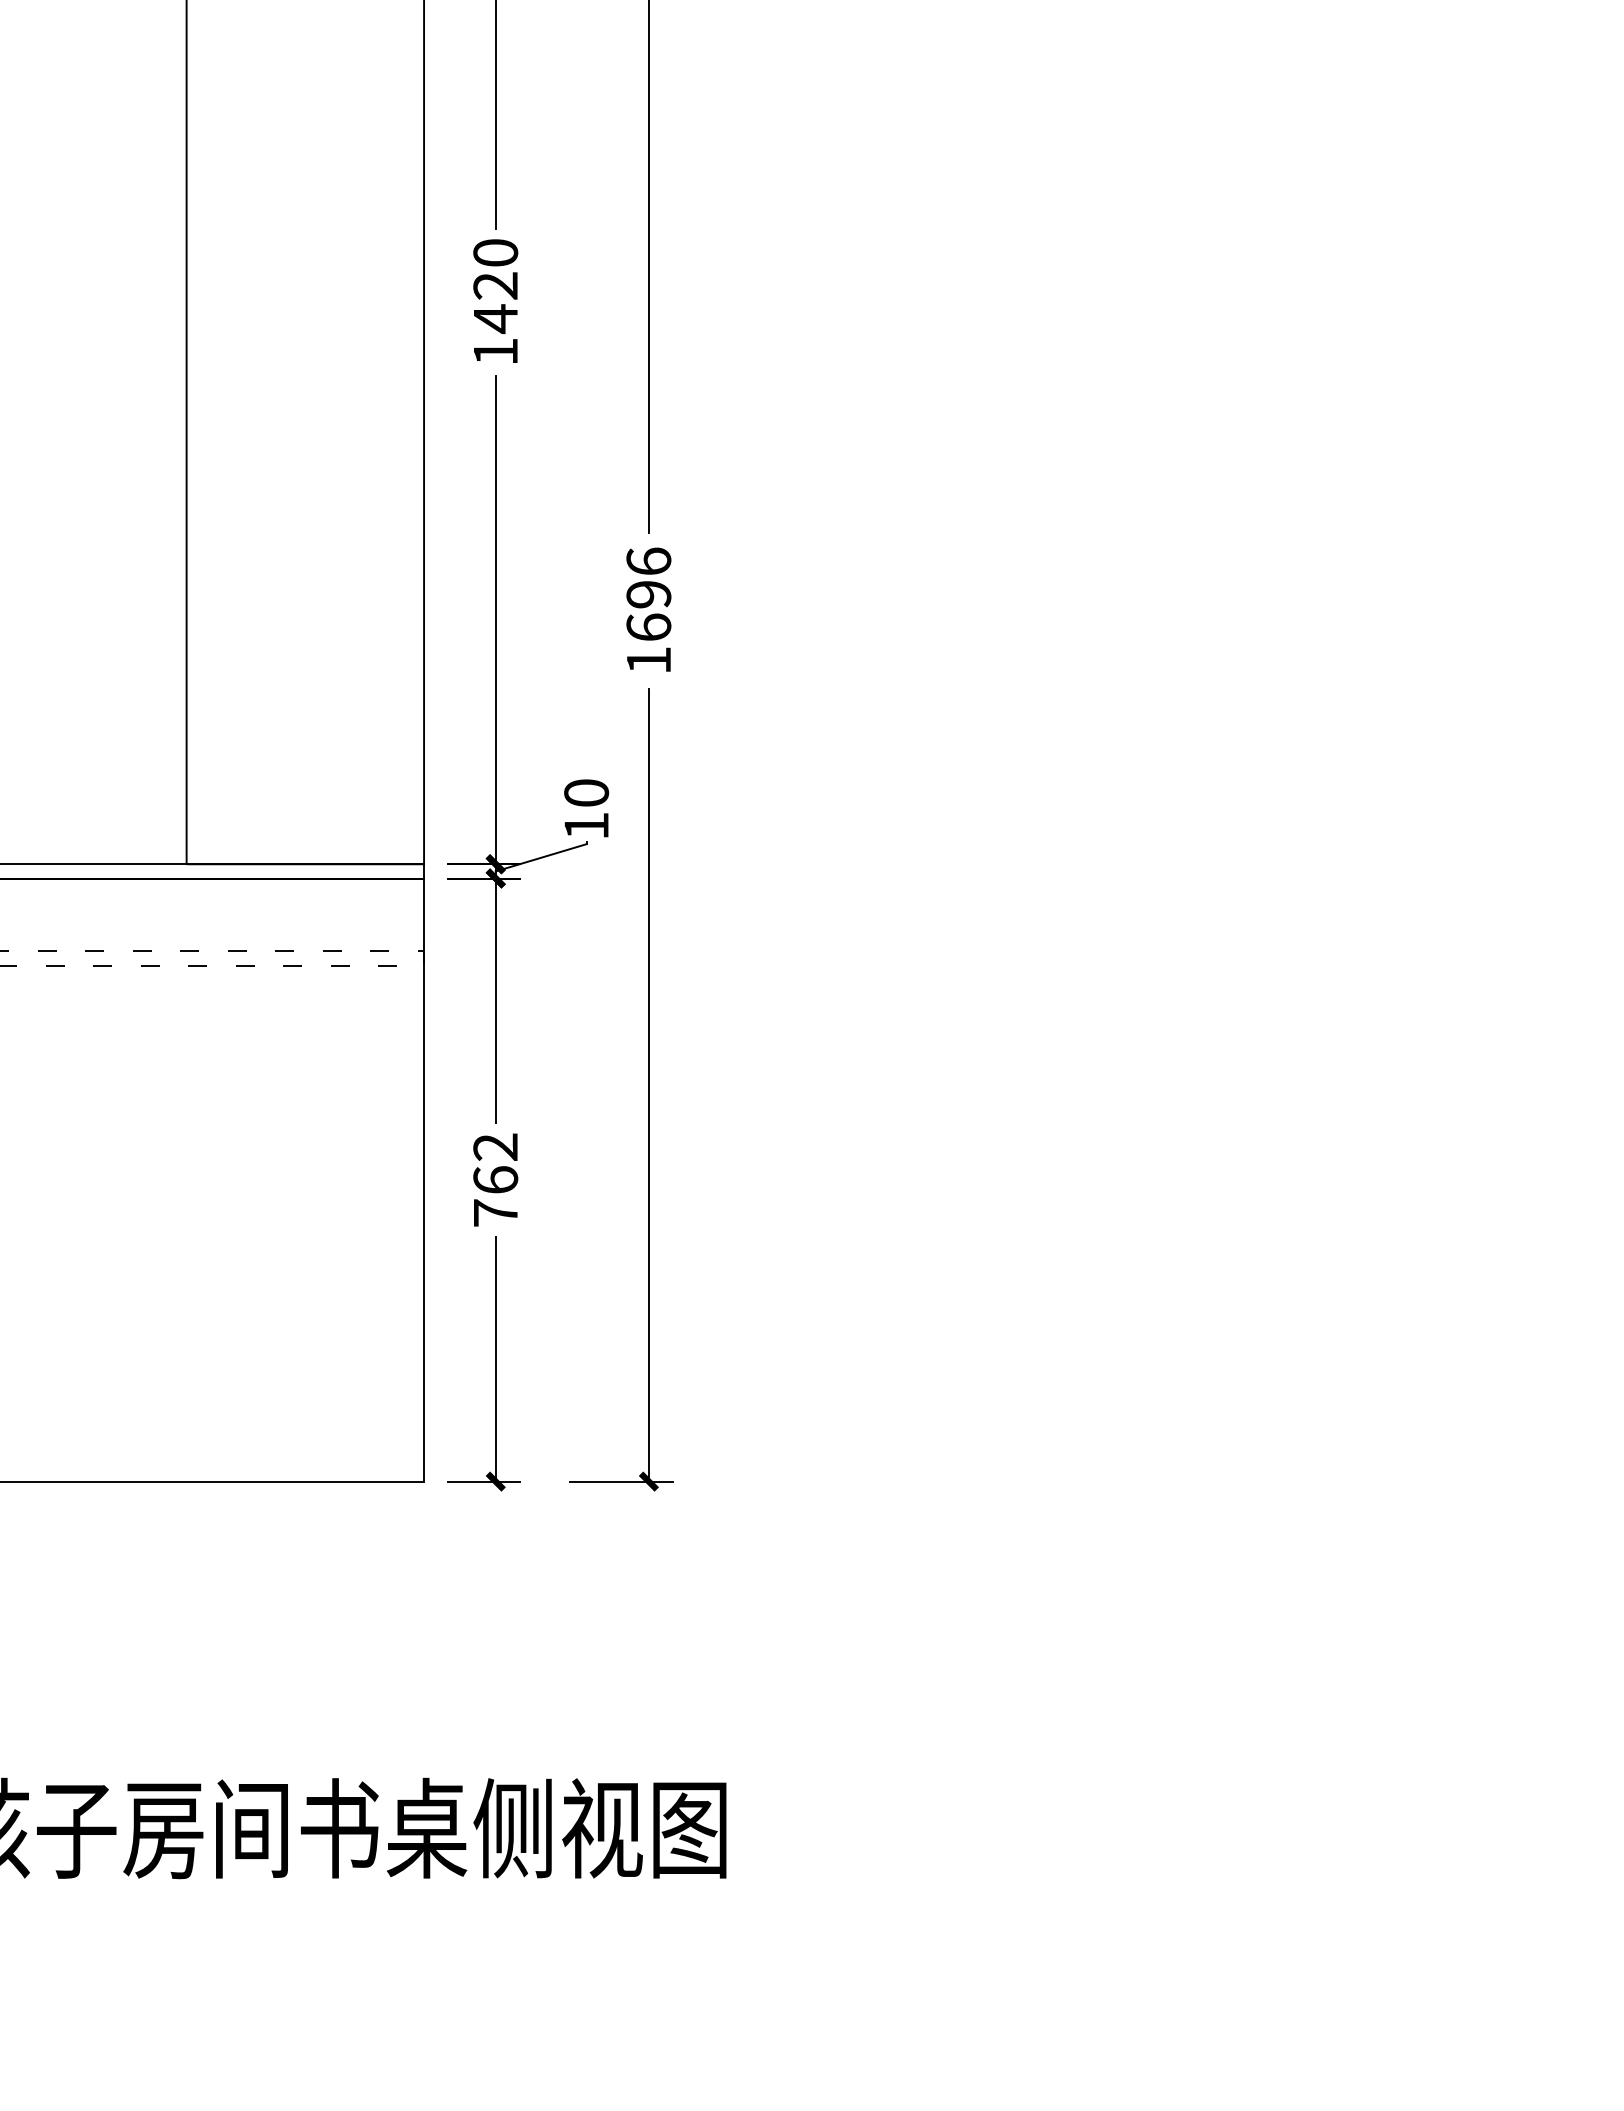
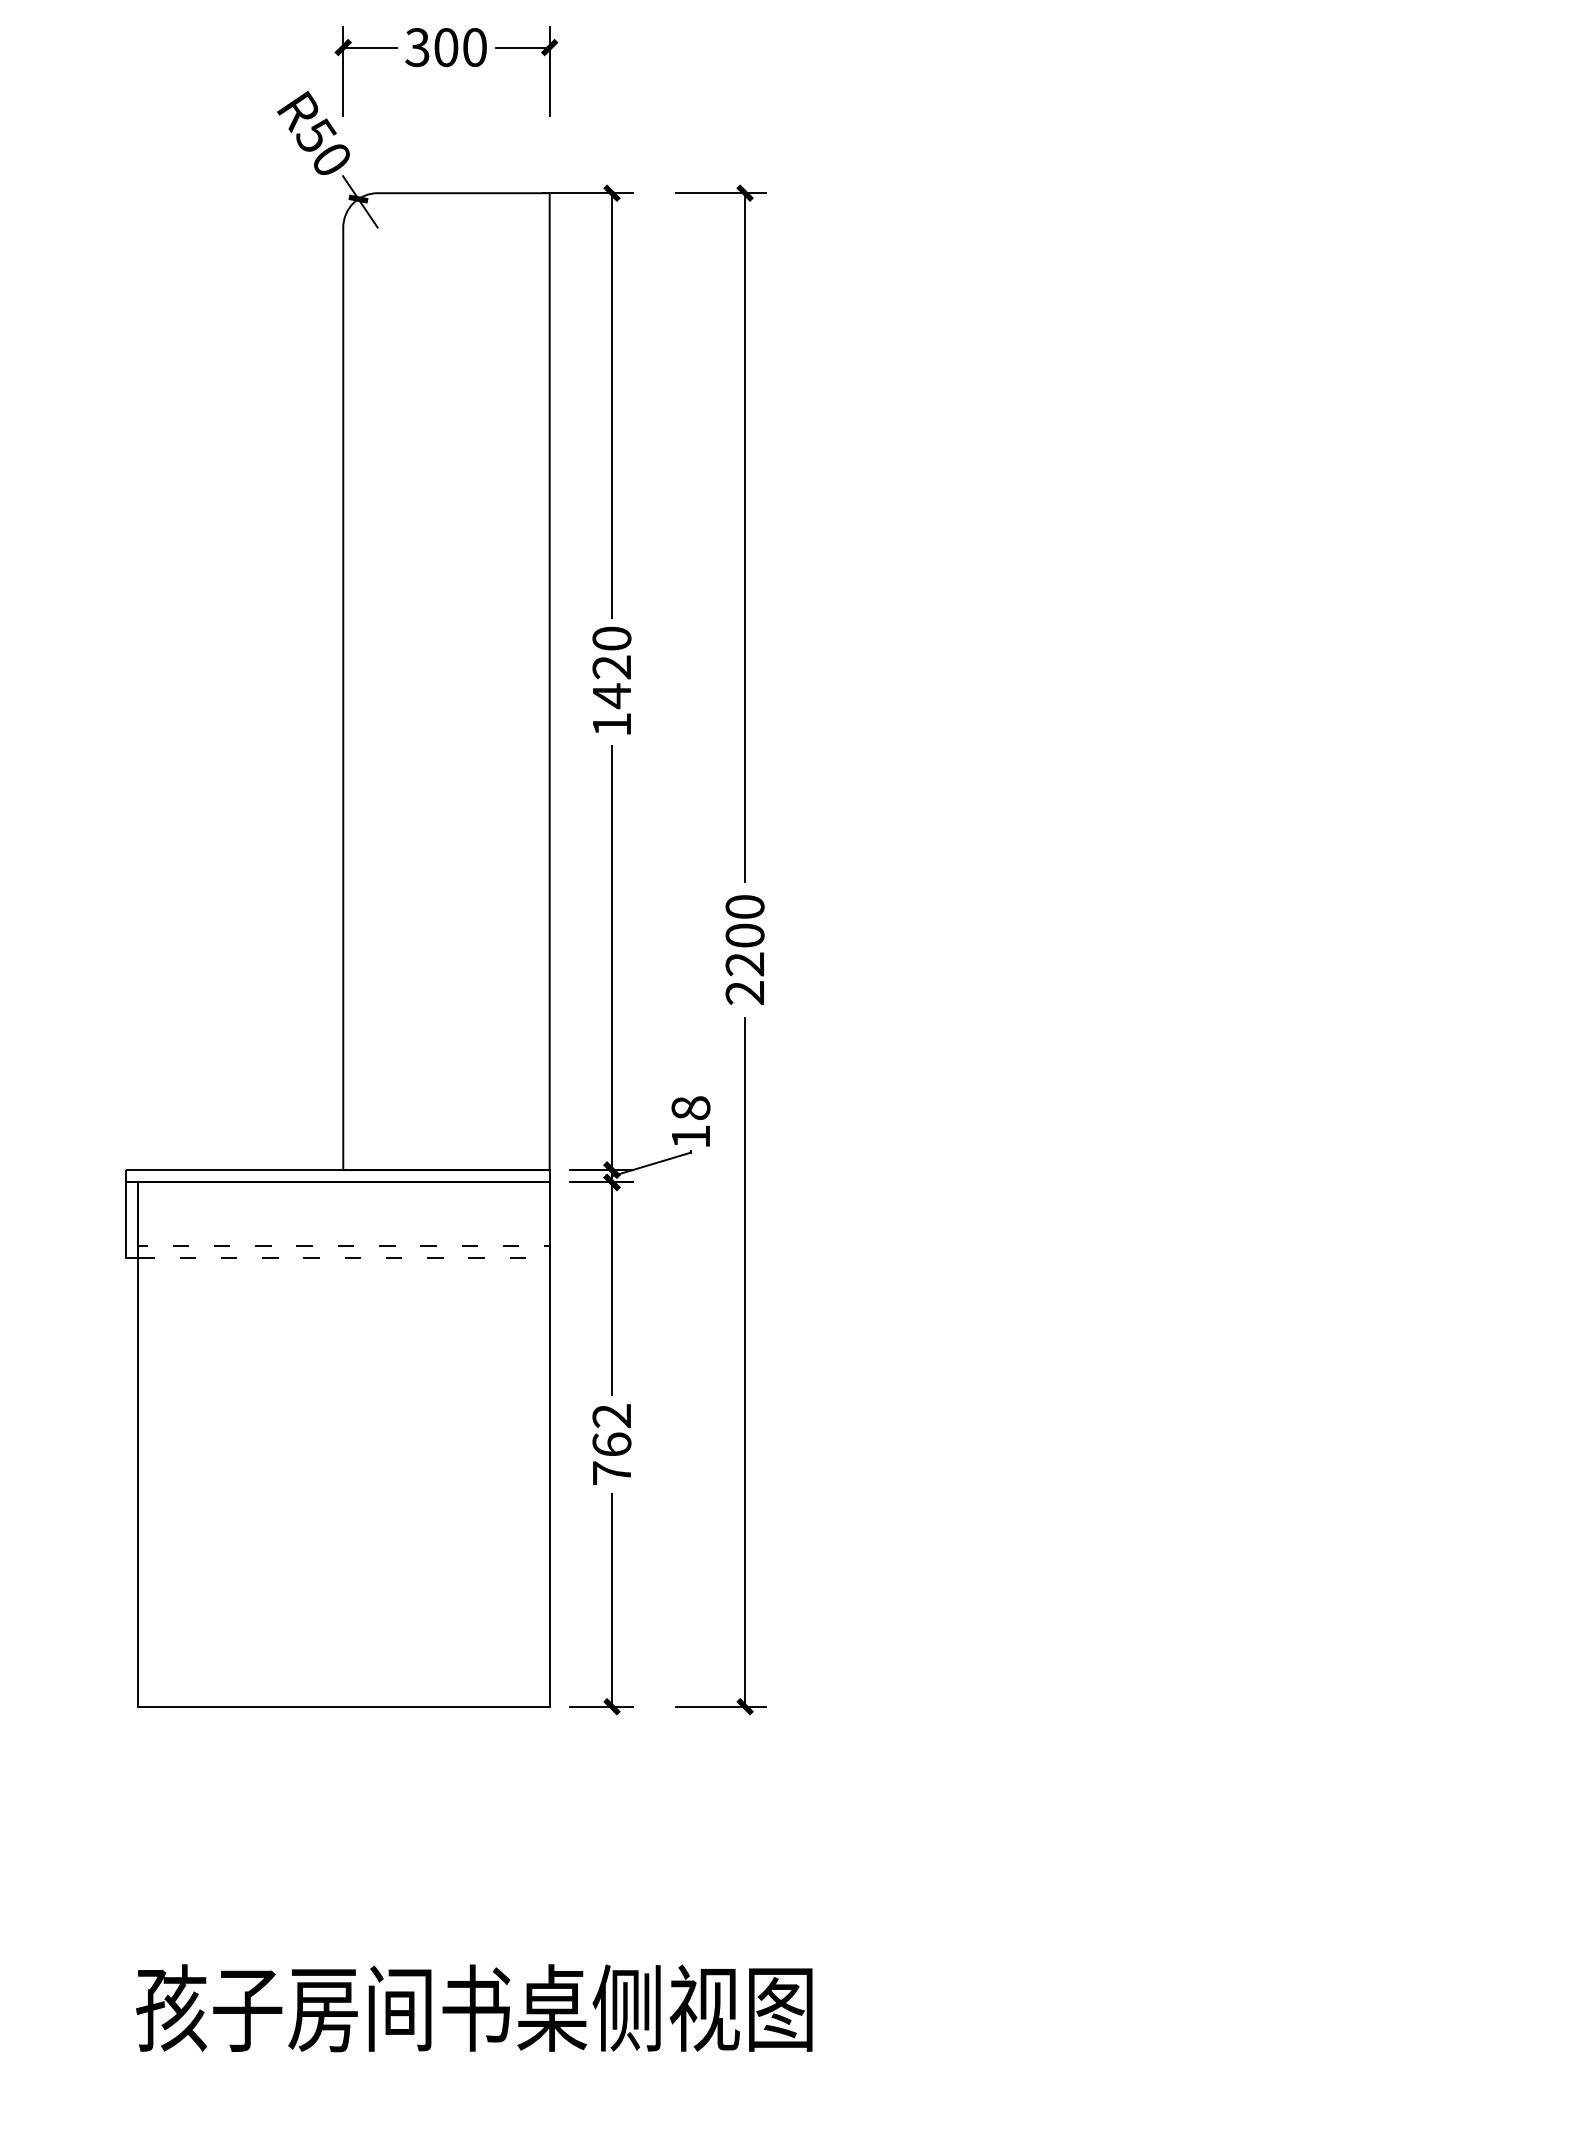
text: (648, 610) -> (744, 949), 1696 -> 2200
text: (586, 793) -> (690, 1108), 10 -> 18

